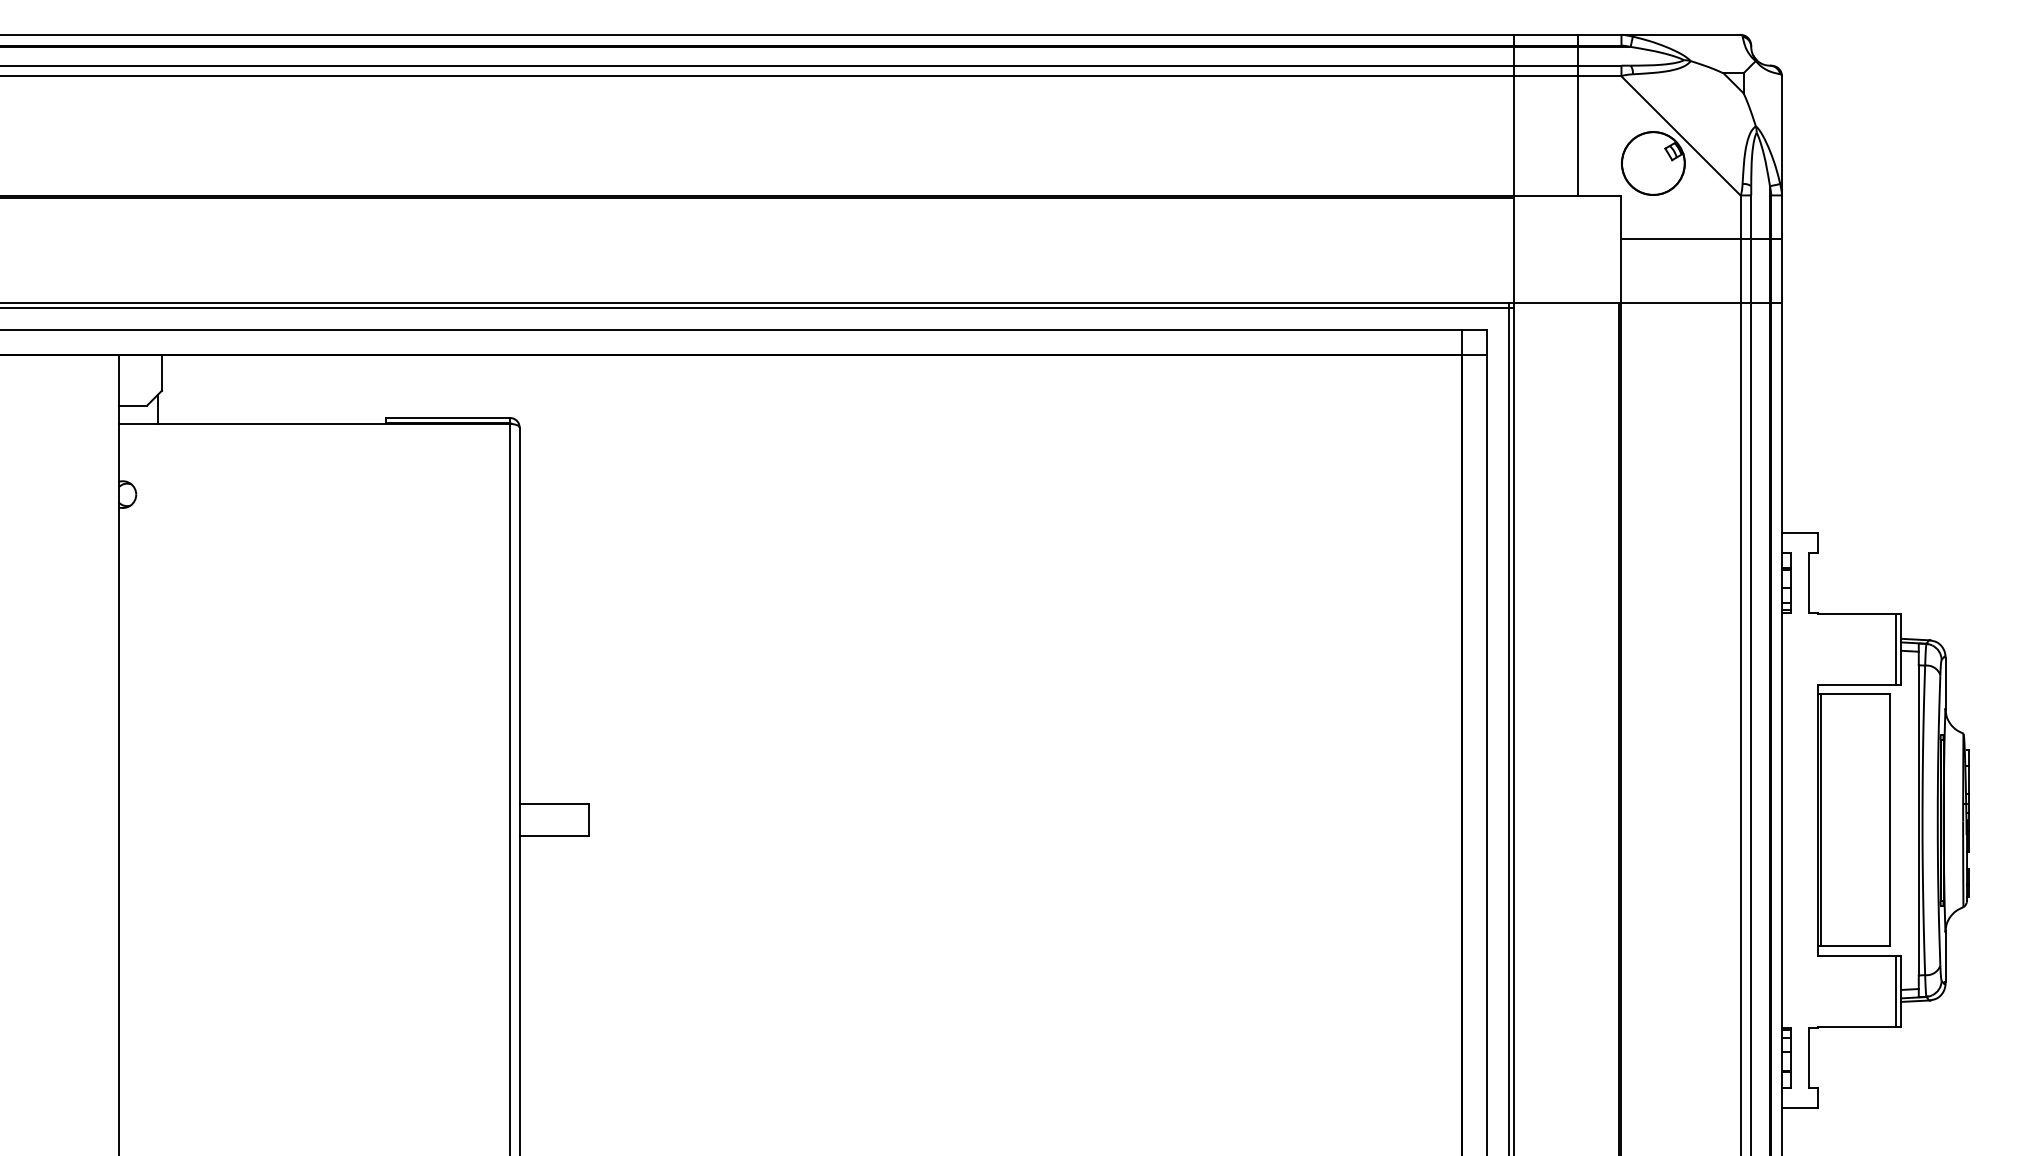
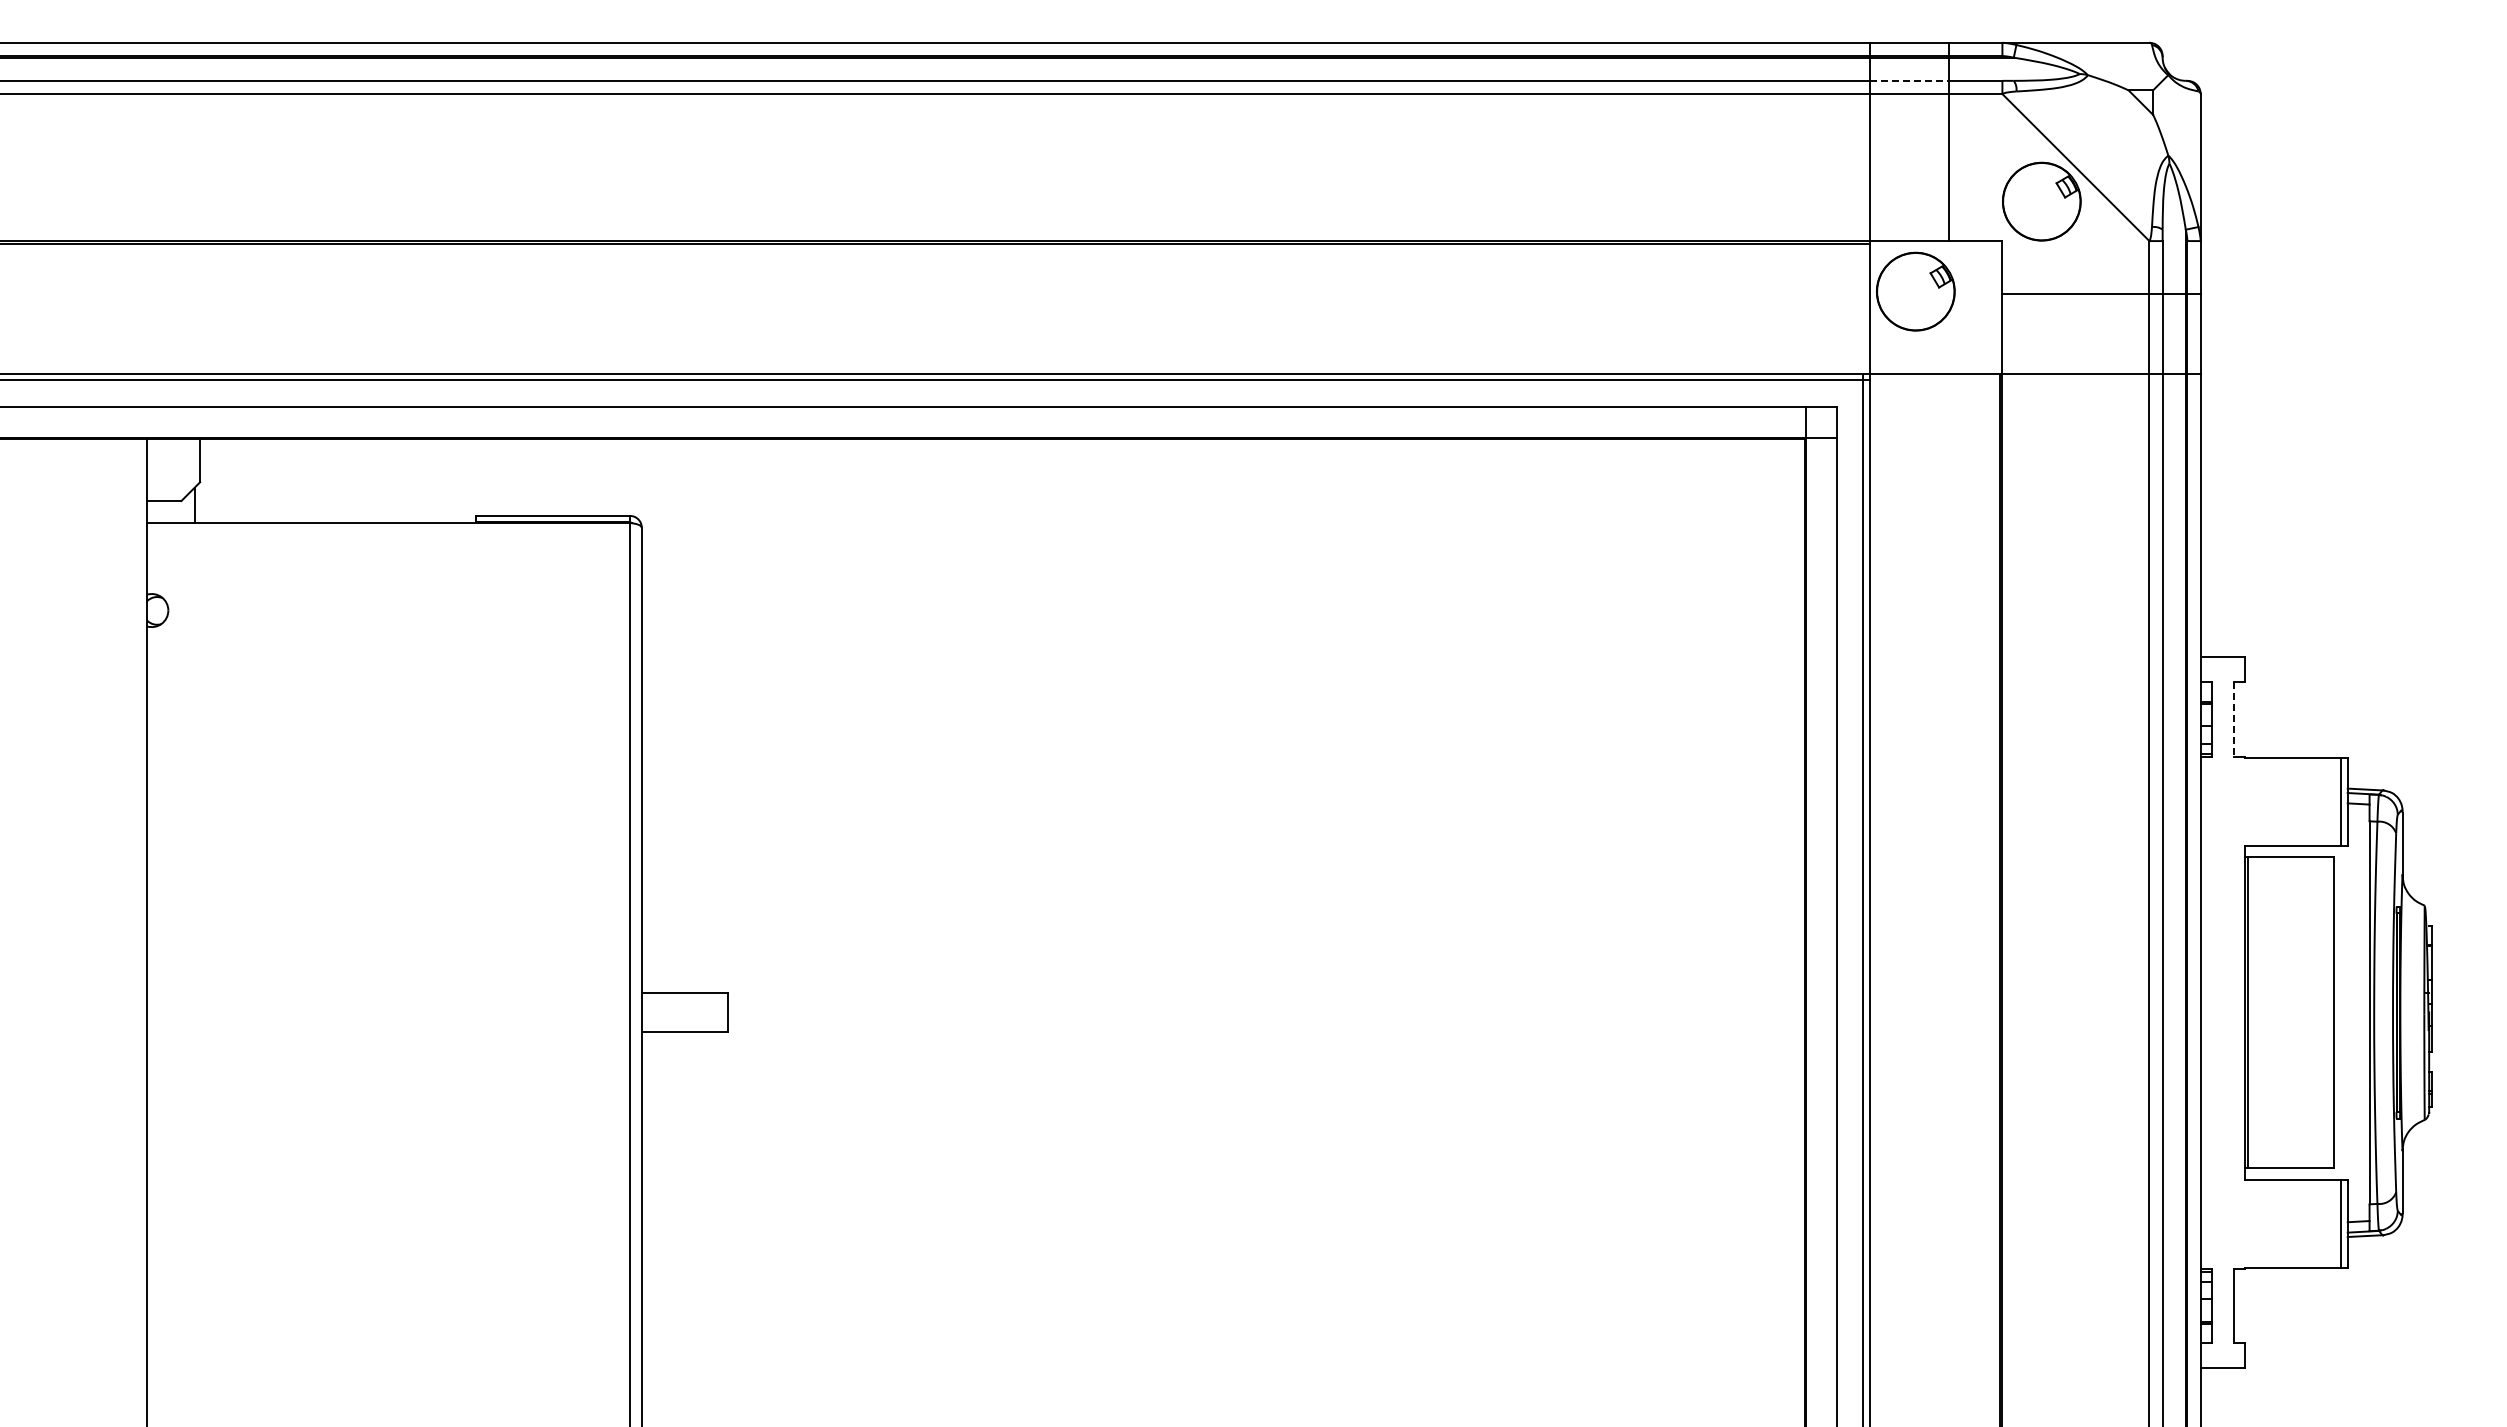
line: (1546, 65) -> (1909, 80), solid -> dashed
part: (1551, 236) -> (1915, 291), added
line: (1808, 583) -> (2233, 720), solid -> dashed

